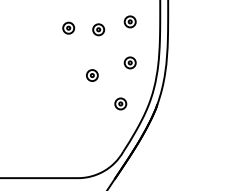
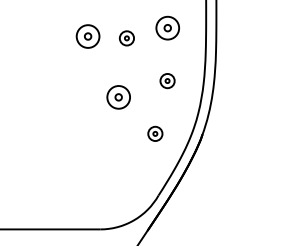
part: (129, 21) -> (166, 27), size x1.6
part: (68, 27) -> (88, 35), size x1.6
part: (92, 75) -> (118, 97), size x1.6

